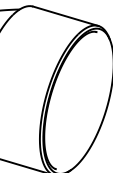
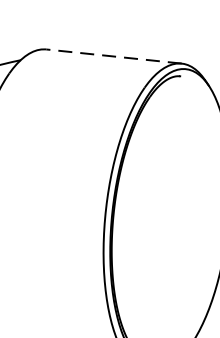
line: (65, 16) -> (113, 57), solid -> dashed

